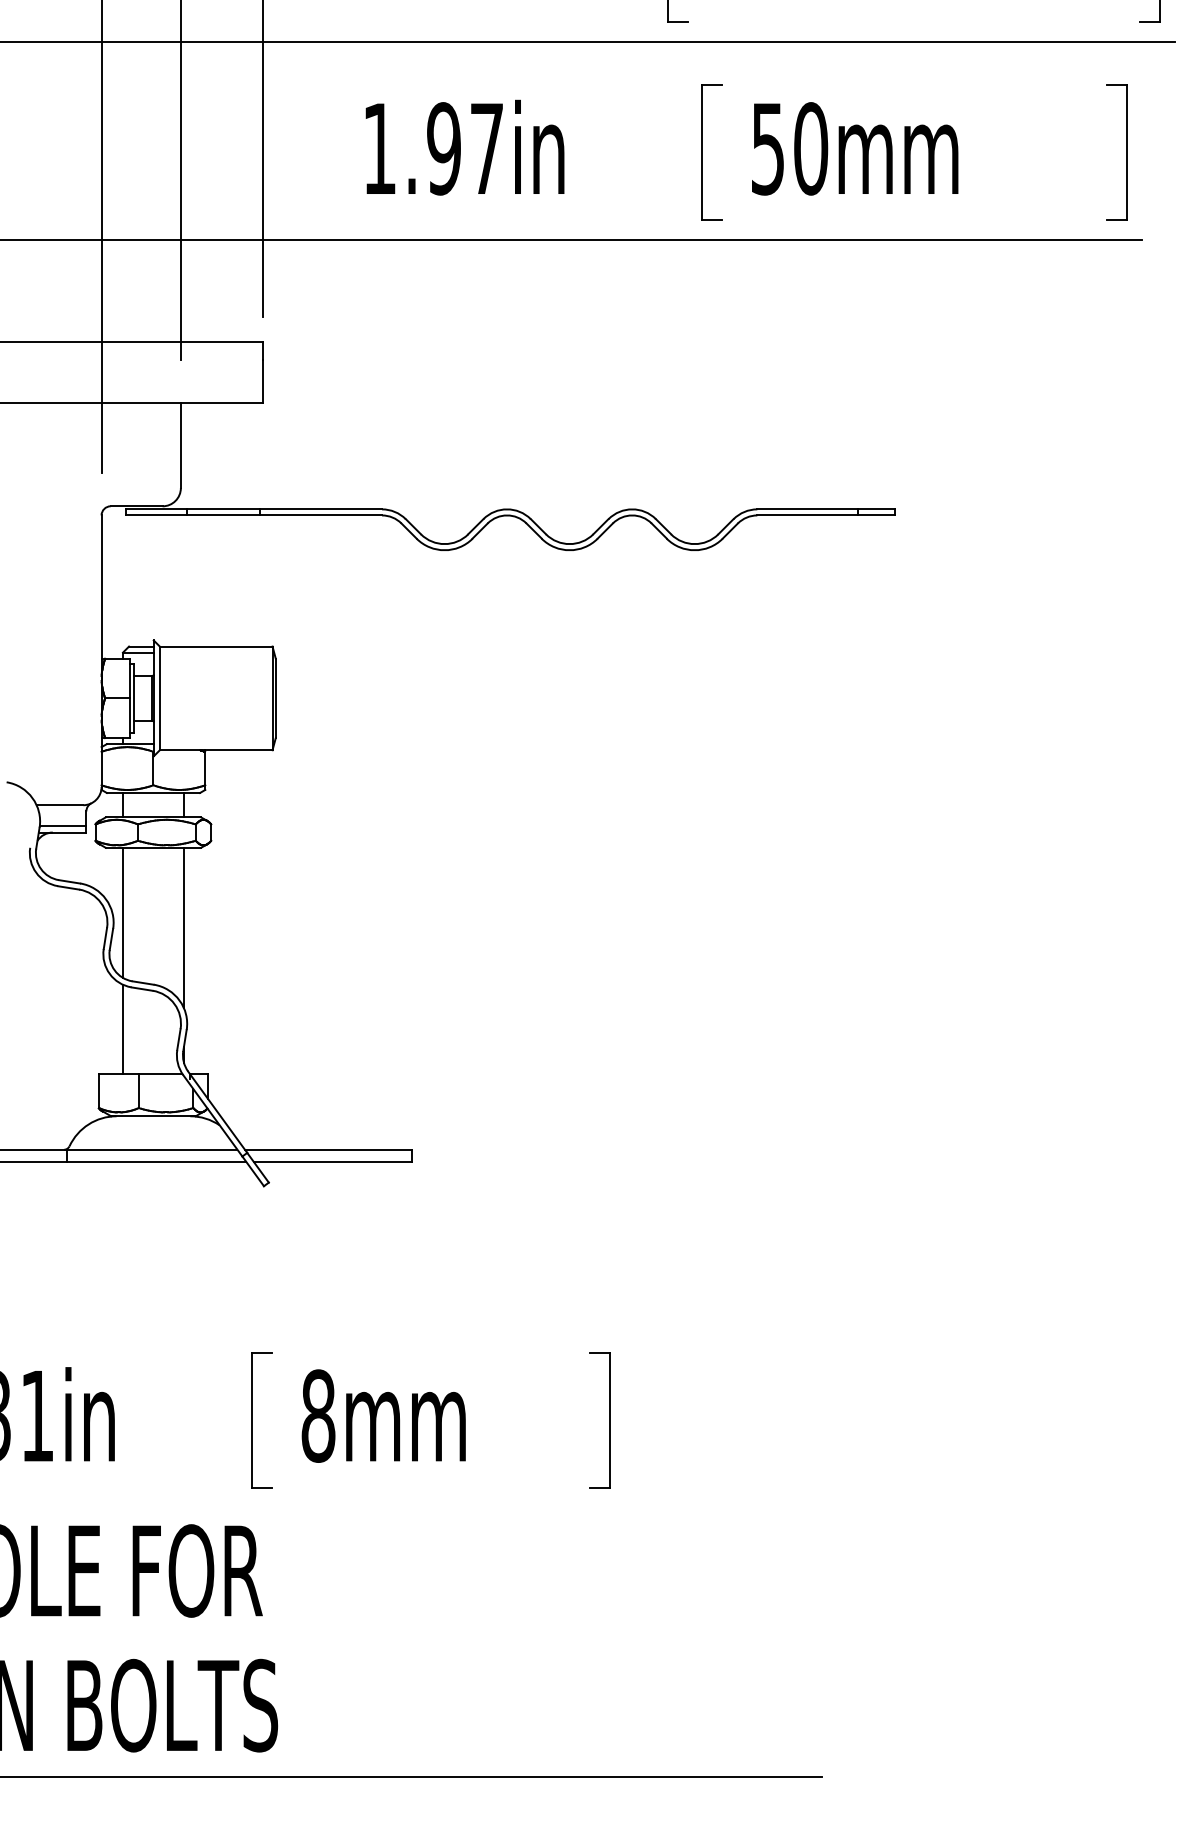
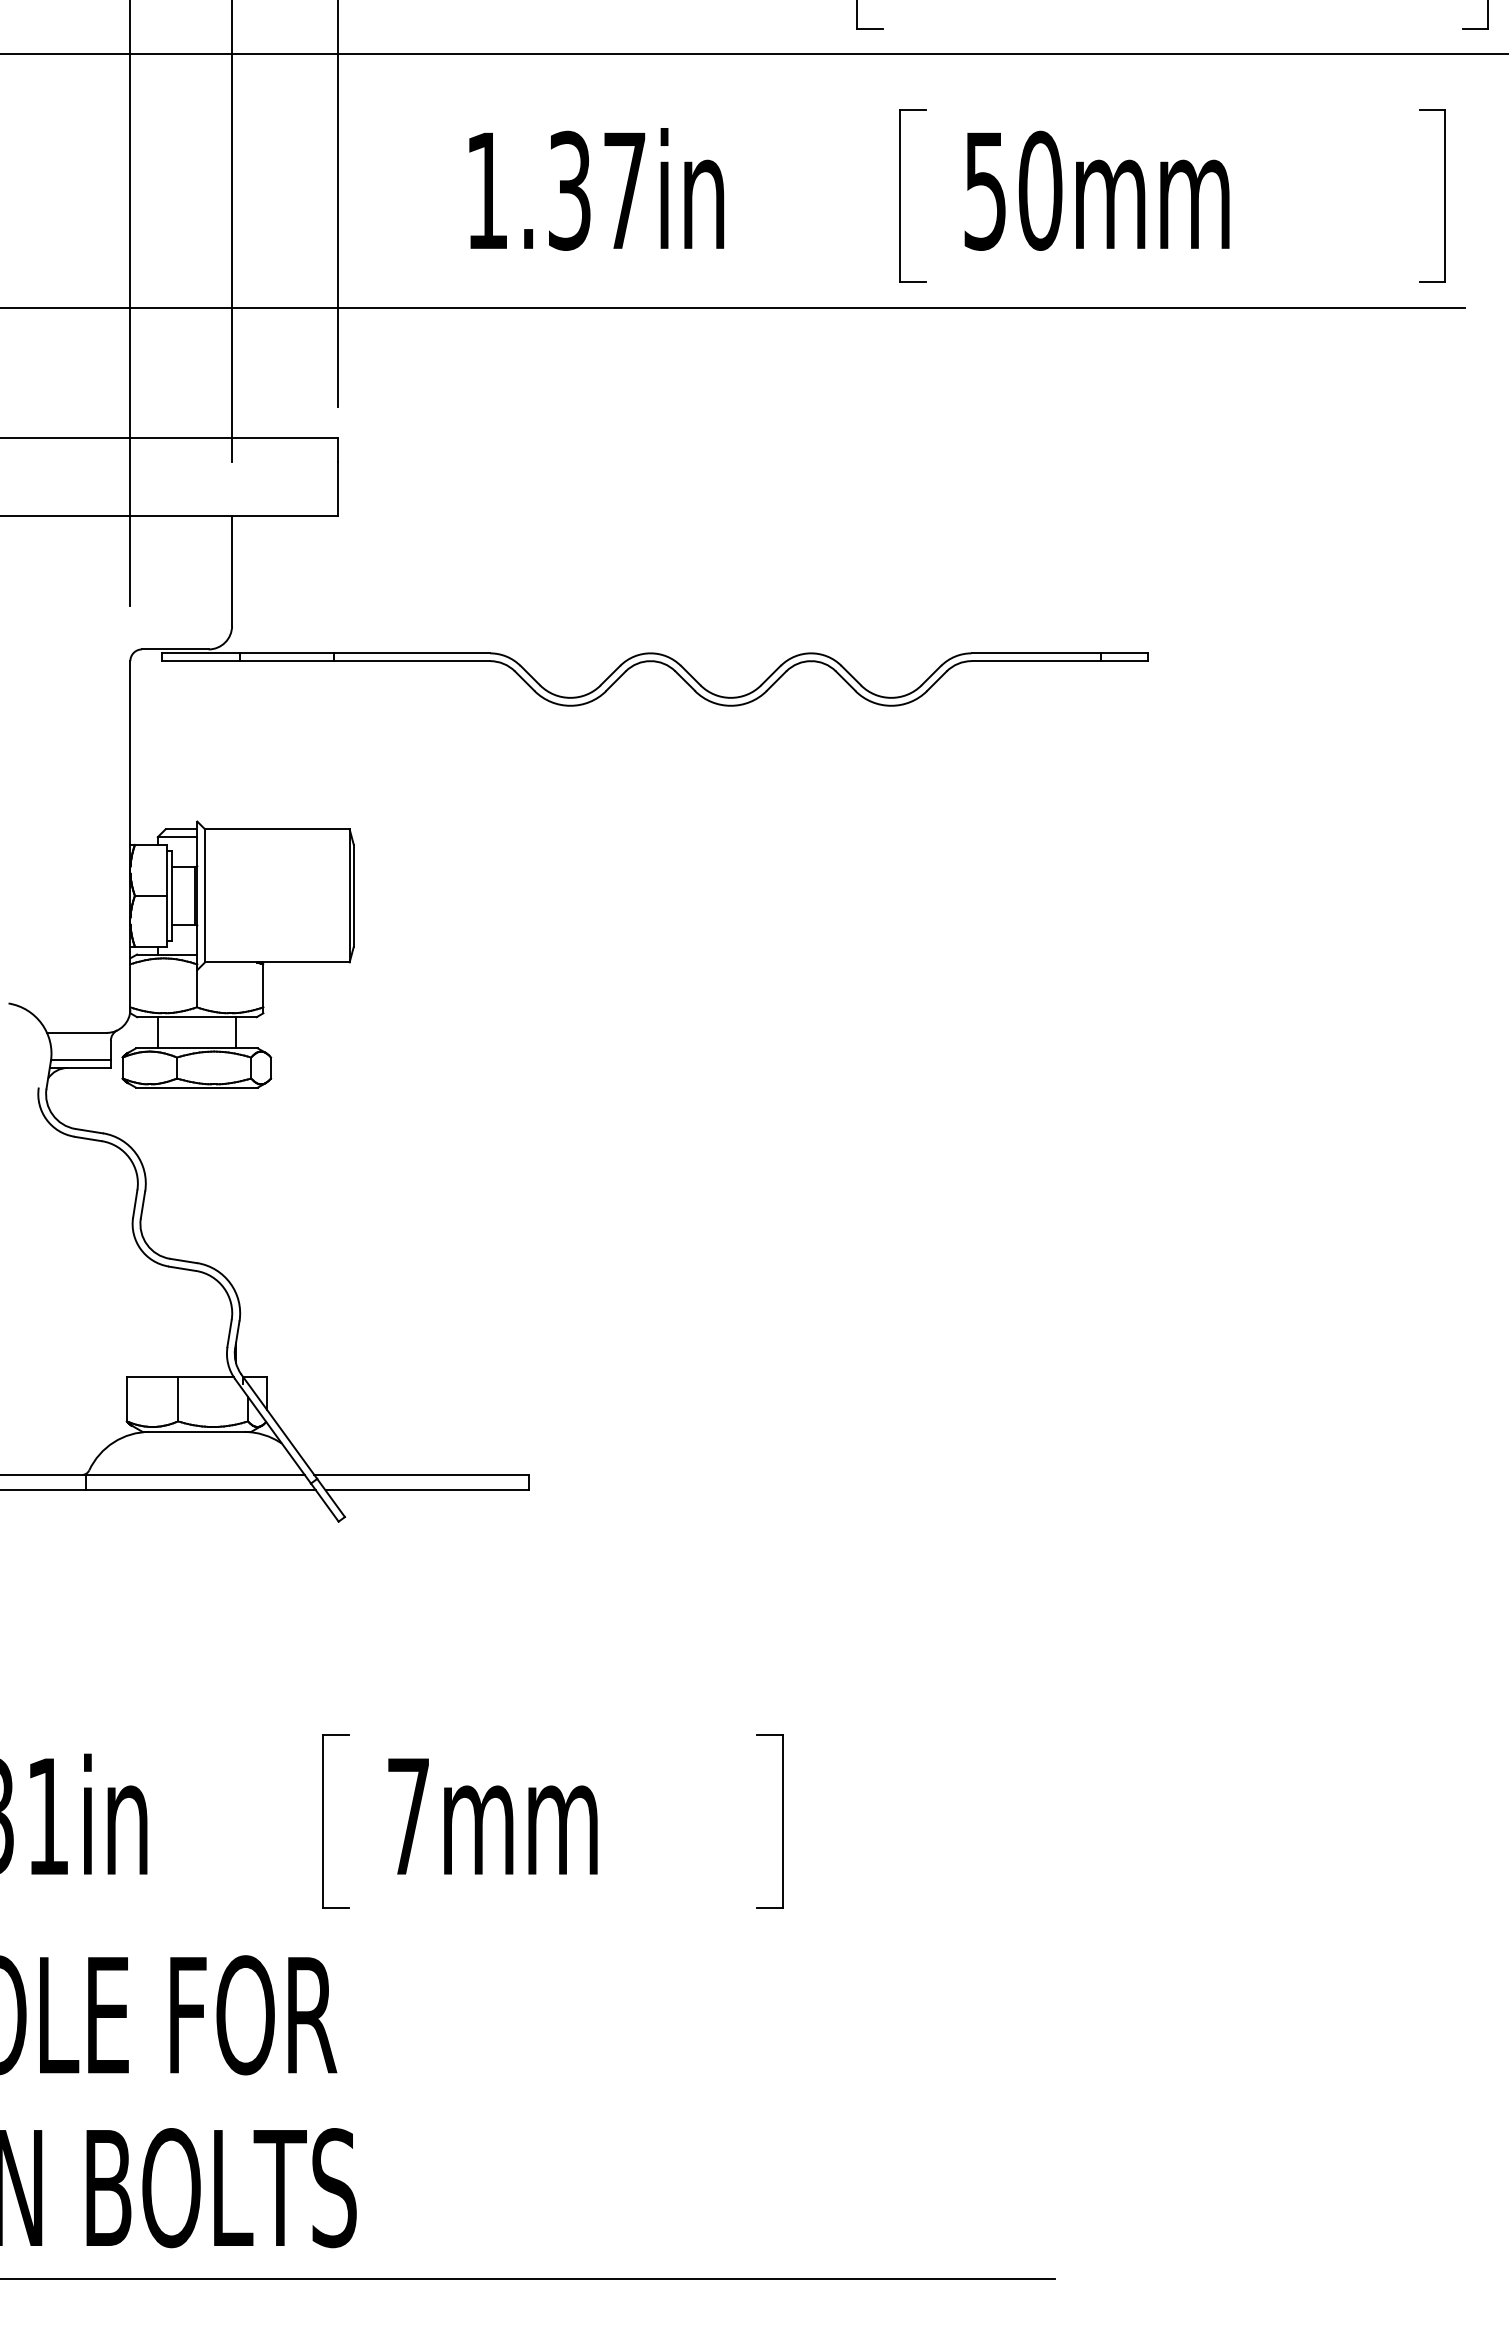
text: (443, 148) -> (569, 190), 1.97in -> 1.37in
line: (122, 912) -> (157, 1170), removed
line: (184, 928) -> (236, 1190), removed
line: (122, 1029) -> (157, 1320), removed
text: (318, 1416) -> (408, 1816), 8mm -> 7mm

